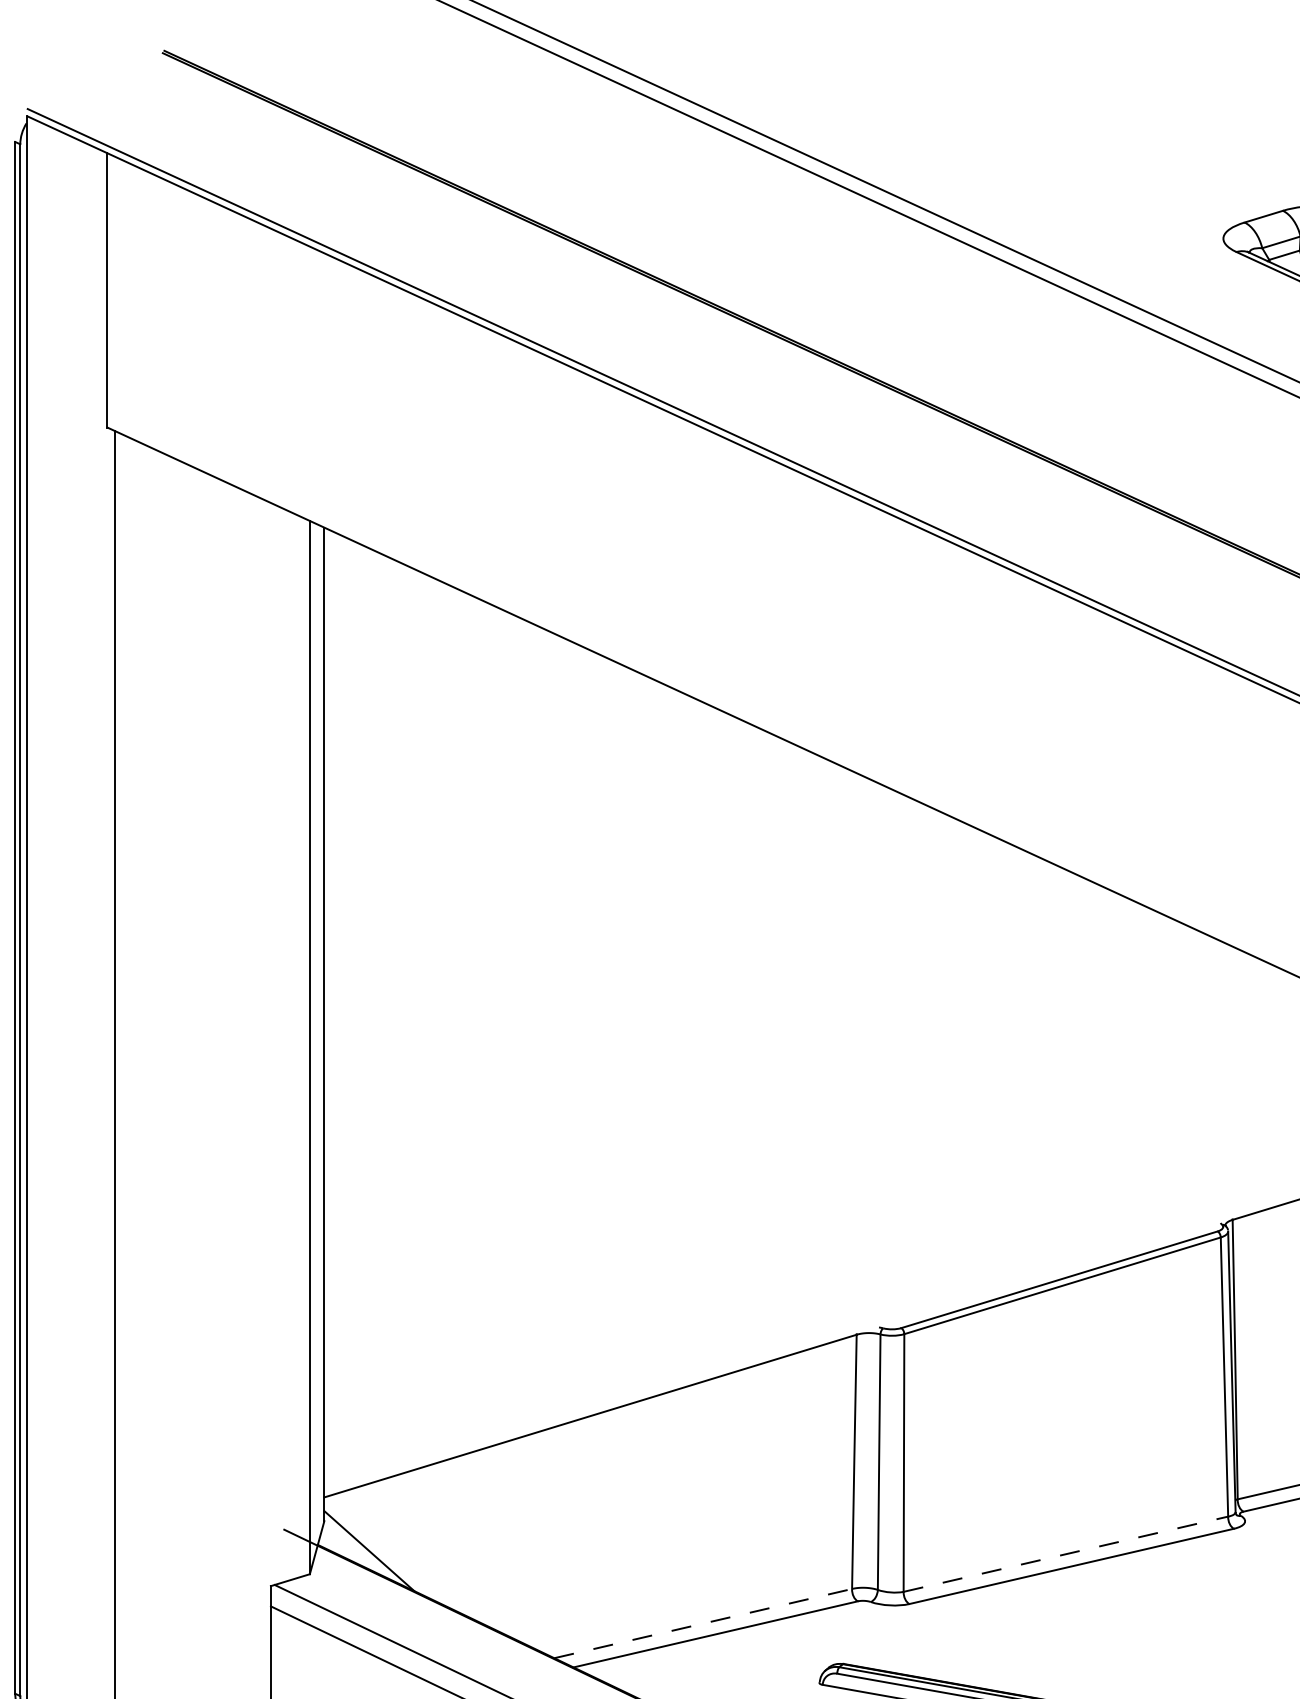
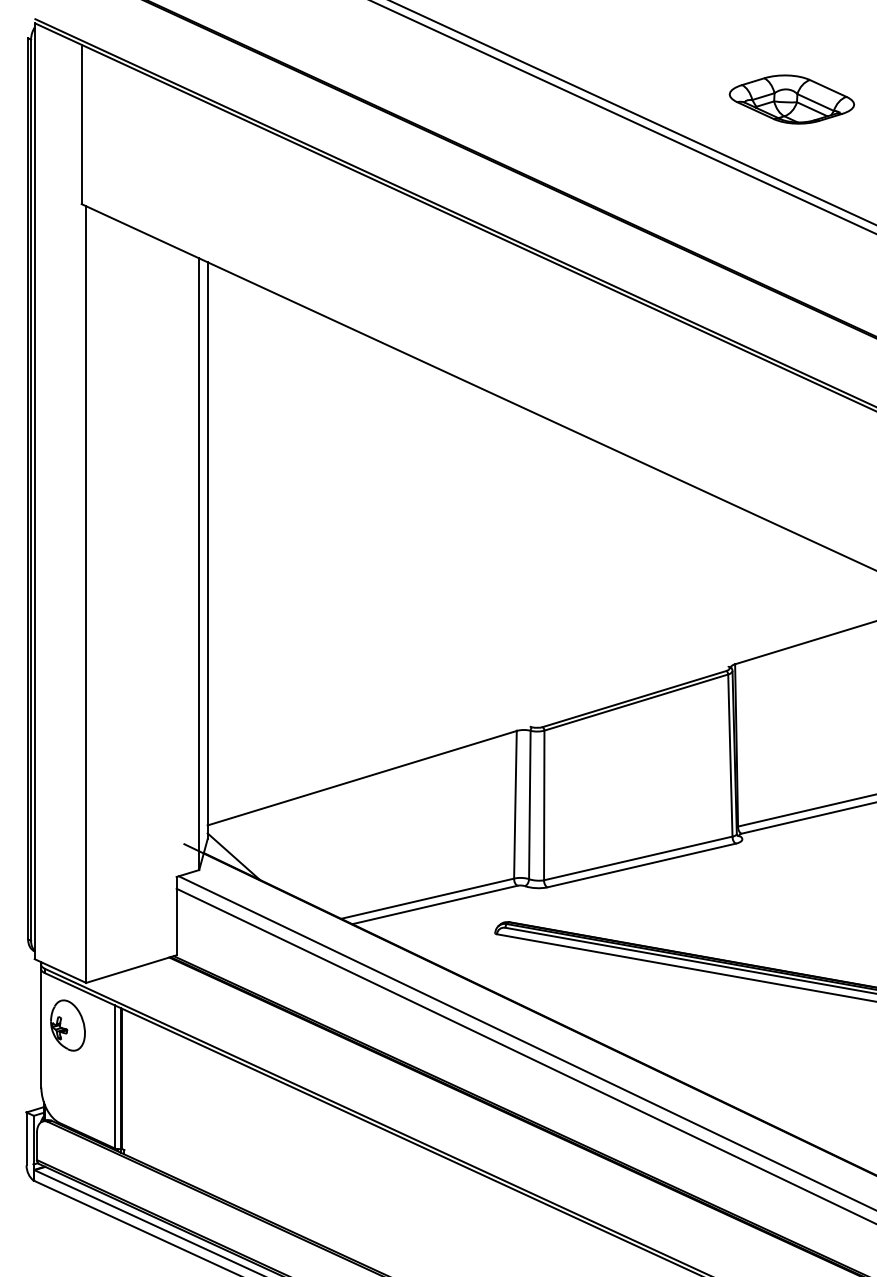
line: (1066, 1554) -> (638, 858), dashed -> solid
line: (702, 1623) -> (427, 898), dashed -> solid

